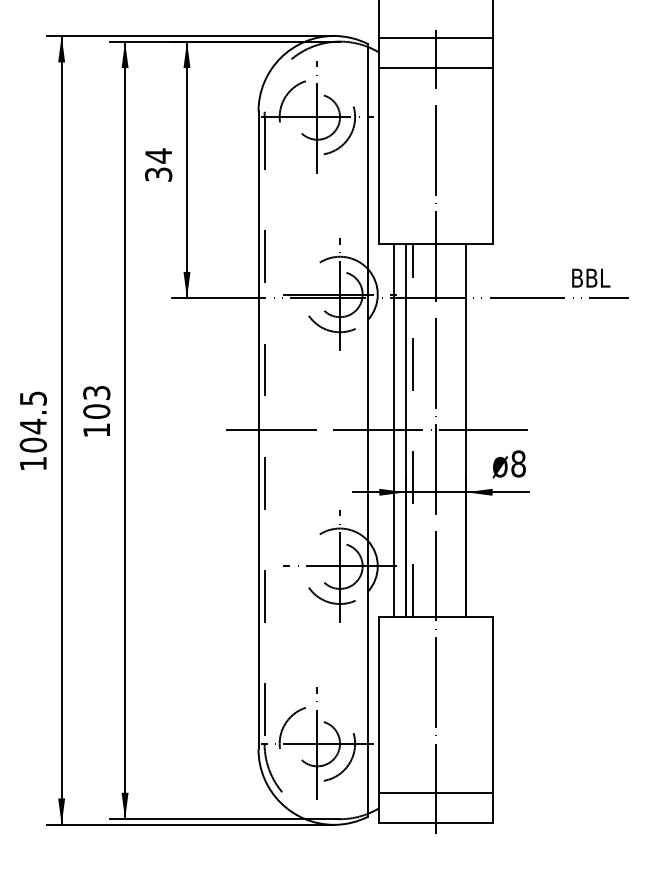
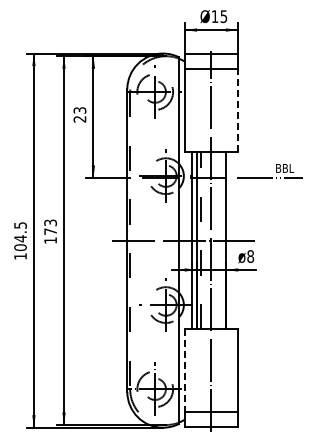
line: (492, 156) -> (238, 110), solid -> dashed
text: (157, 164) -> (79, 114), 34 -> 23
text: (96, 411) -> (50, 231), 103 -> 173
line: (379, 704) -> (184, 370), solid -> dashed

